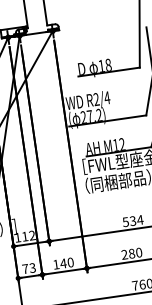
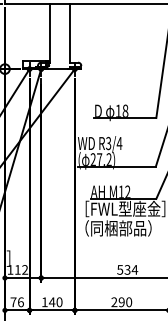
text: (96, 100) -> (108, 144), R2/4 -> R3/4
text: (131, 253) -> (121, 302), 280 -> 290
text: (32, 268) -> (20, 302), 73 -> 76

